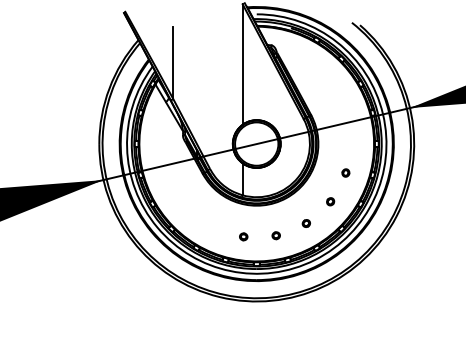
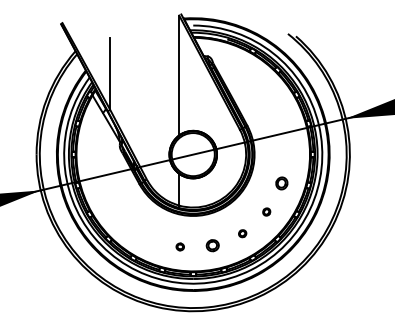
part: (345, 172) -> (281, 182), size x1.6
part: (275, 235) -> (211, 245), size x1.6

